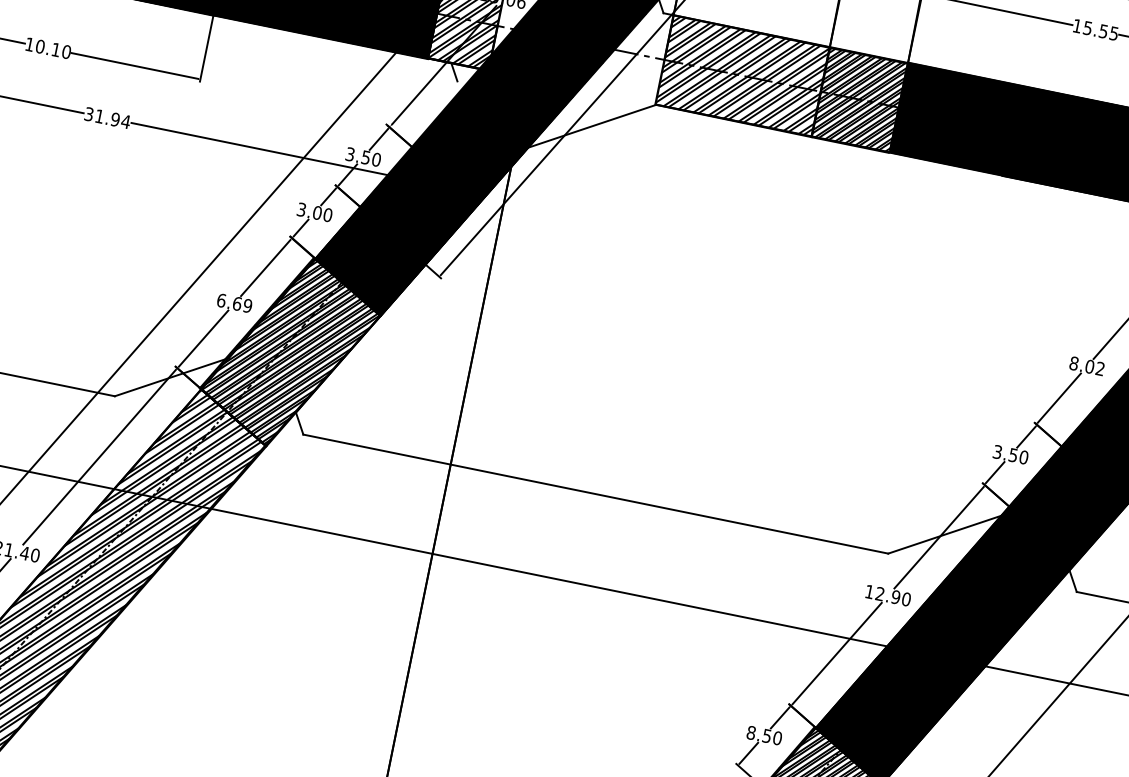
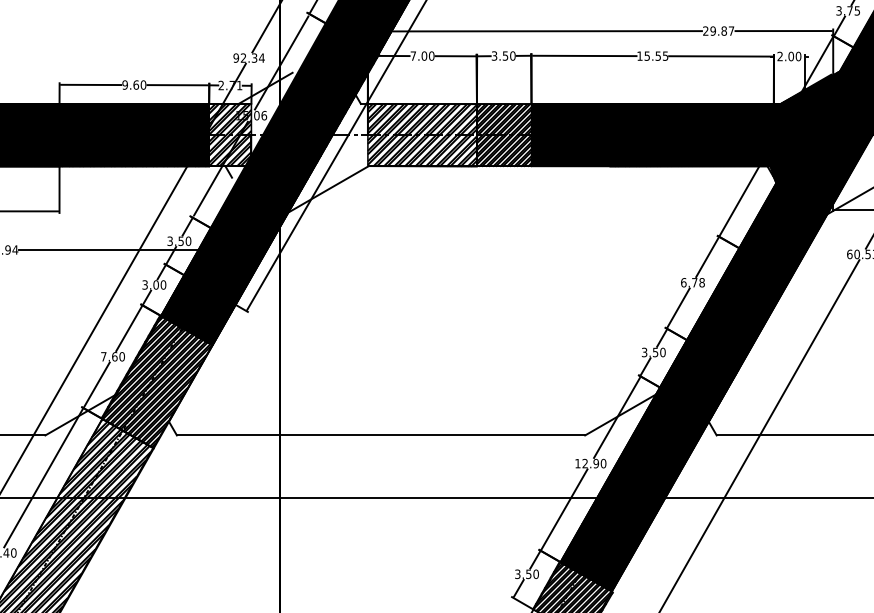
text: (234, 302) -> (112, 356), 6.69 -> 7.60
text: (1086, 365) -> (692, 282), 8.02 -> 6.78
text: (751, 731) -> (517, 573), 8.50 -> 3.50

